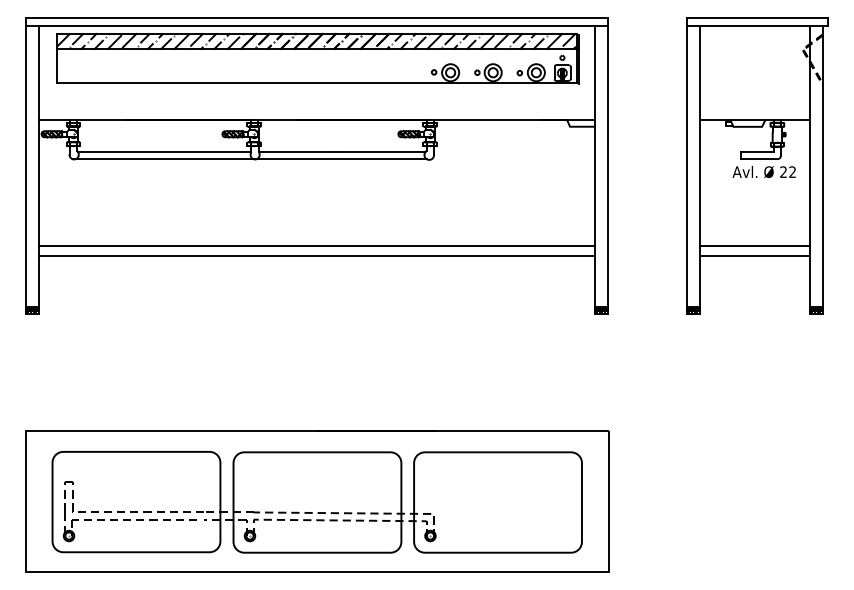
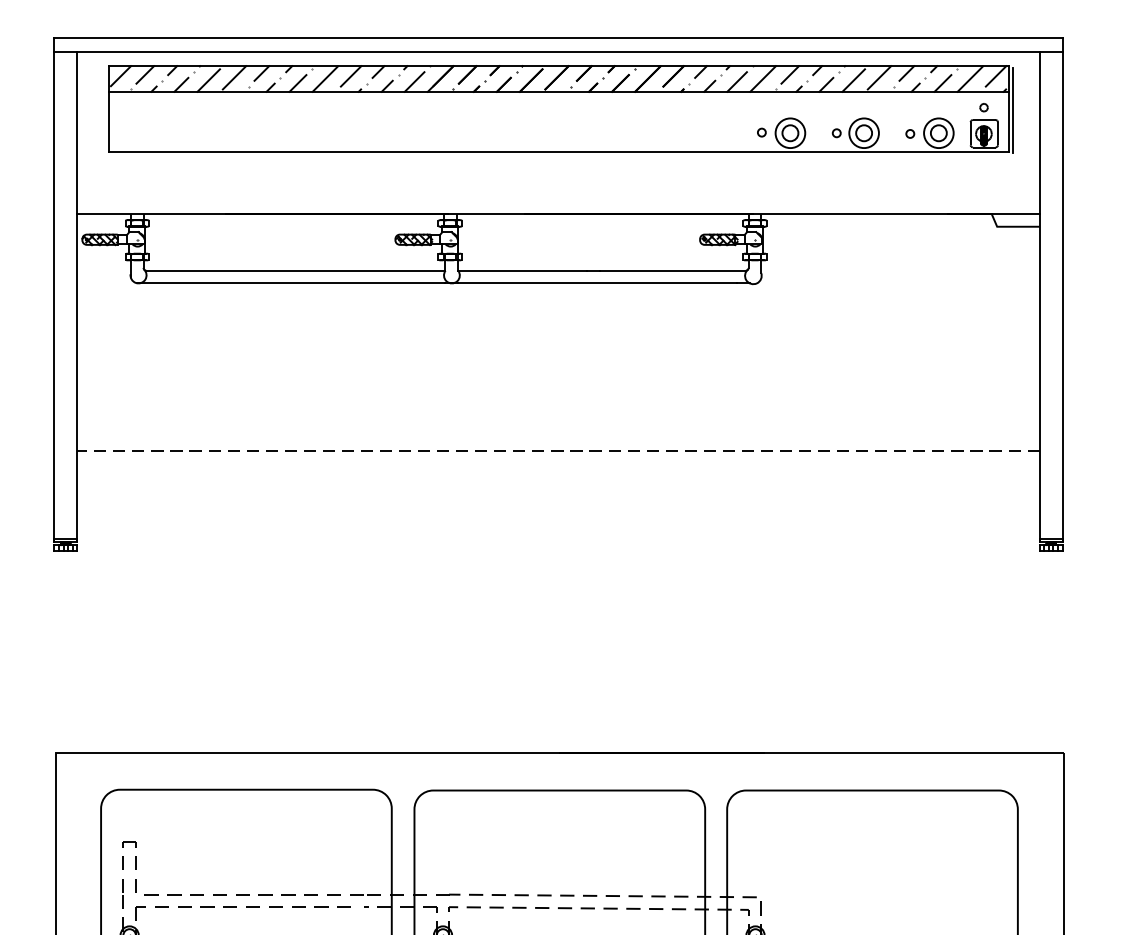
line: (316, 246) -> (558, 434), removed
line: (316, 256) -> (558, 451), solid -> dashed

